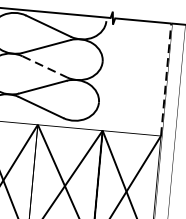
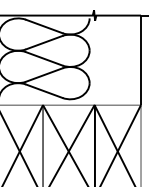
line: (45, 66) -> (44, 58), dashed -> solid
line: (165, 79) -> (140, 60), dashed -> solid

